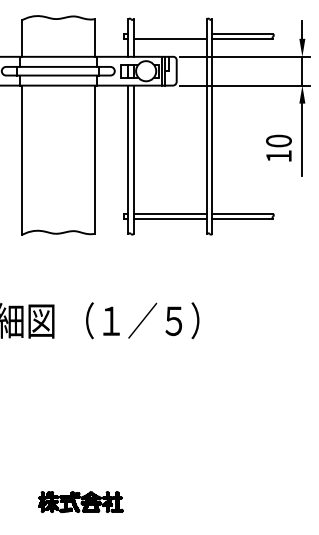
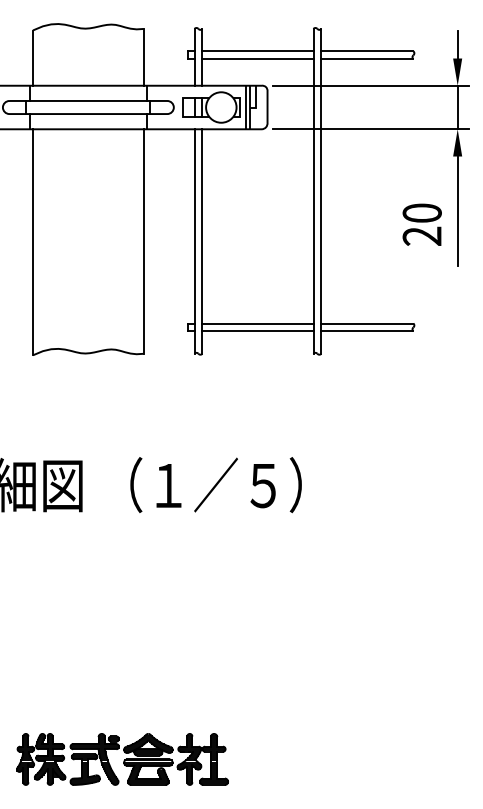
line: (170, 34) -> (258, 51), added
text: (278, 156) -> (421, 236), 10 -> 20
part: (80, 501) -> (121, 758), size x1.67

